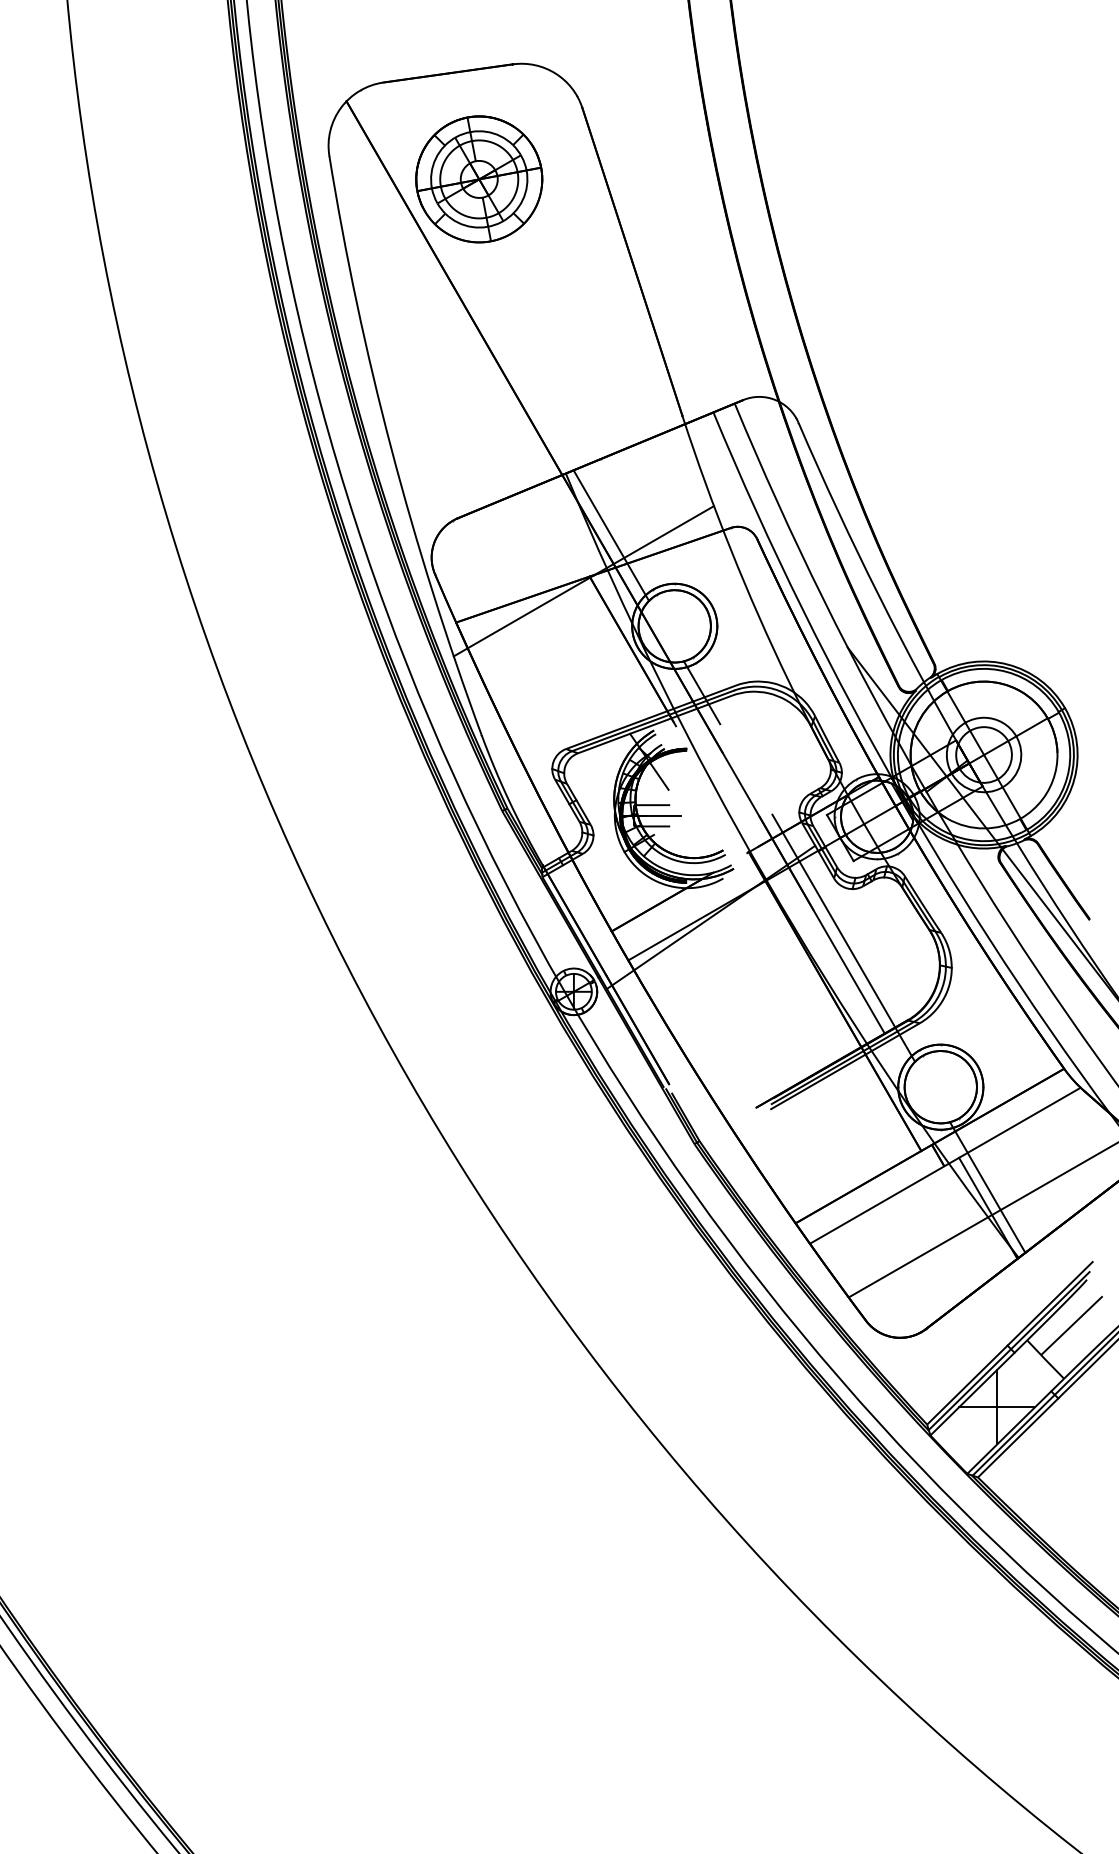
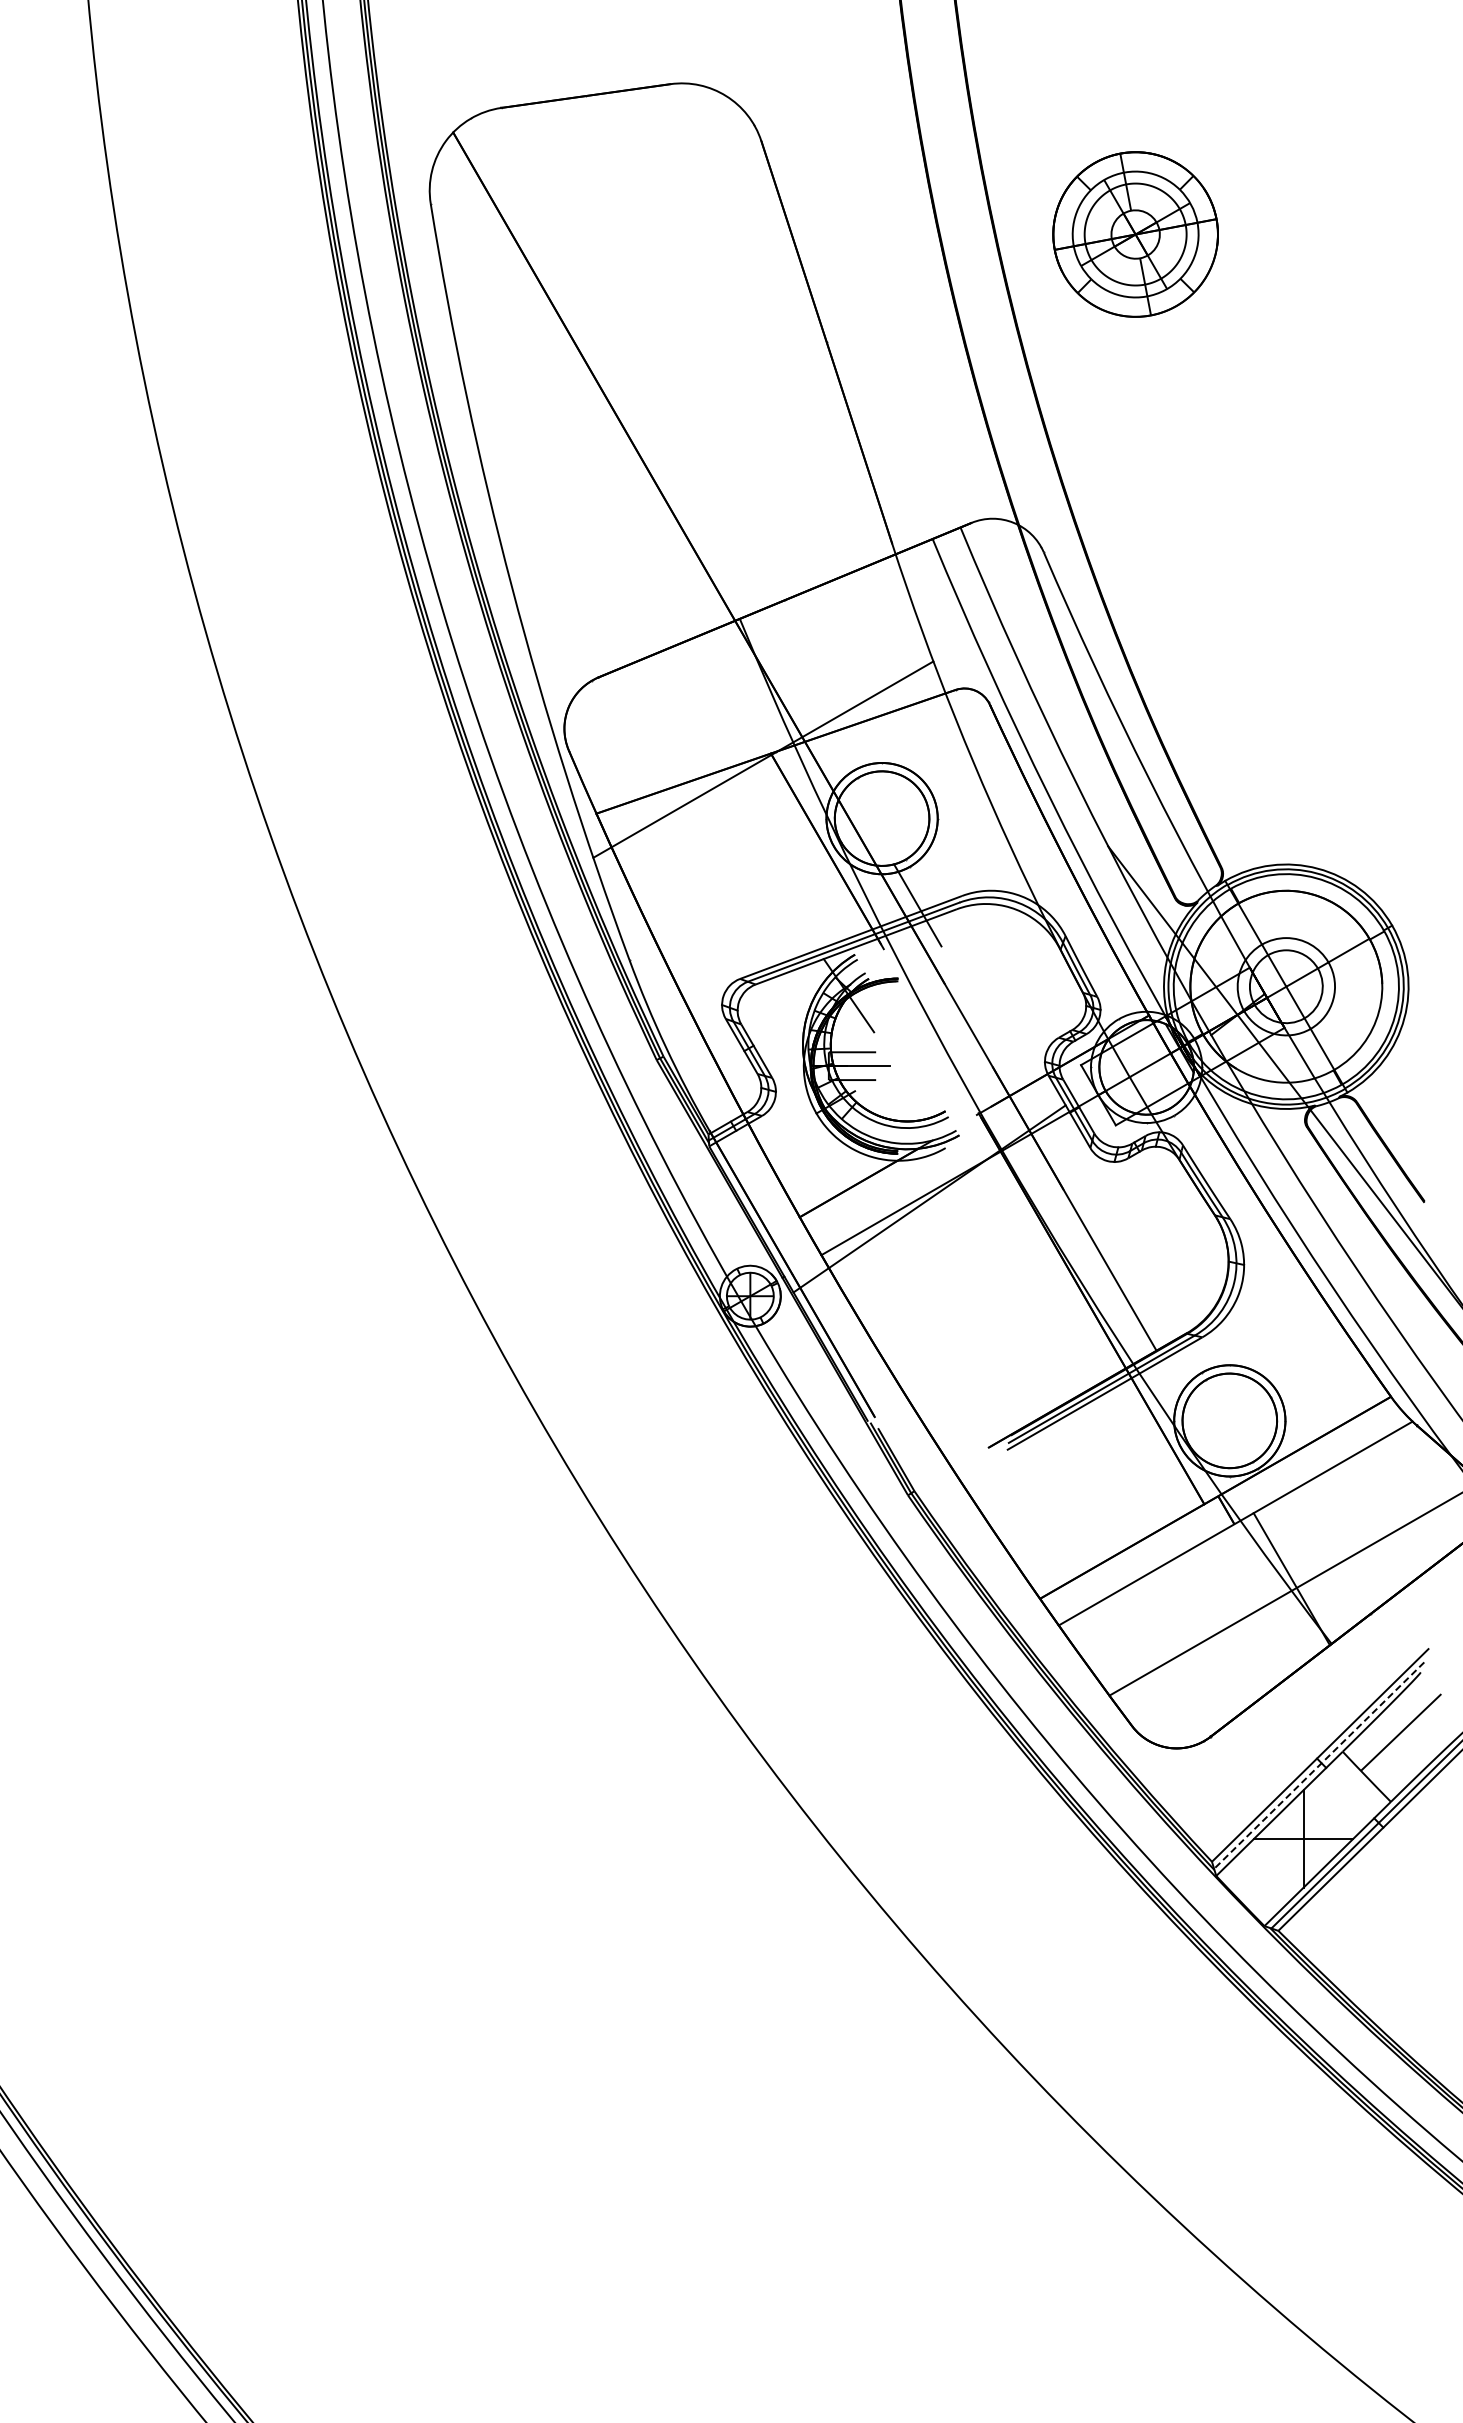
part: (479, 179) -> (1135, 234), moved
line: (610, 535) -> (798, 699), removed
line: (843, 937) -> (1102, 1225), removed
line: (987, 1187) -> (1290, 1551), removed
line: (1008, 1350) -> (1318, 1765), solid -> dashed

